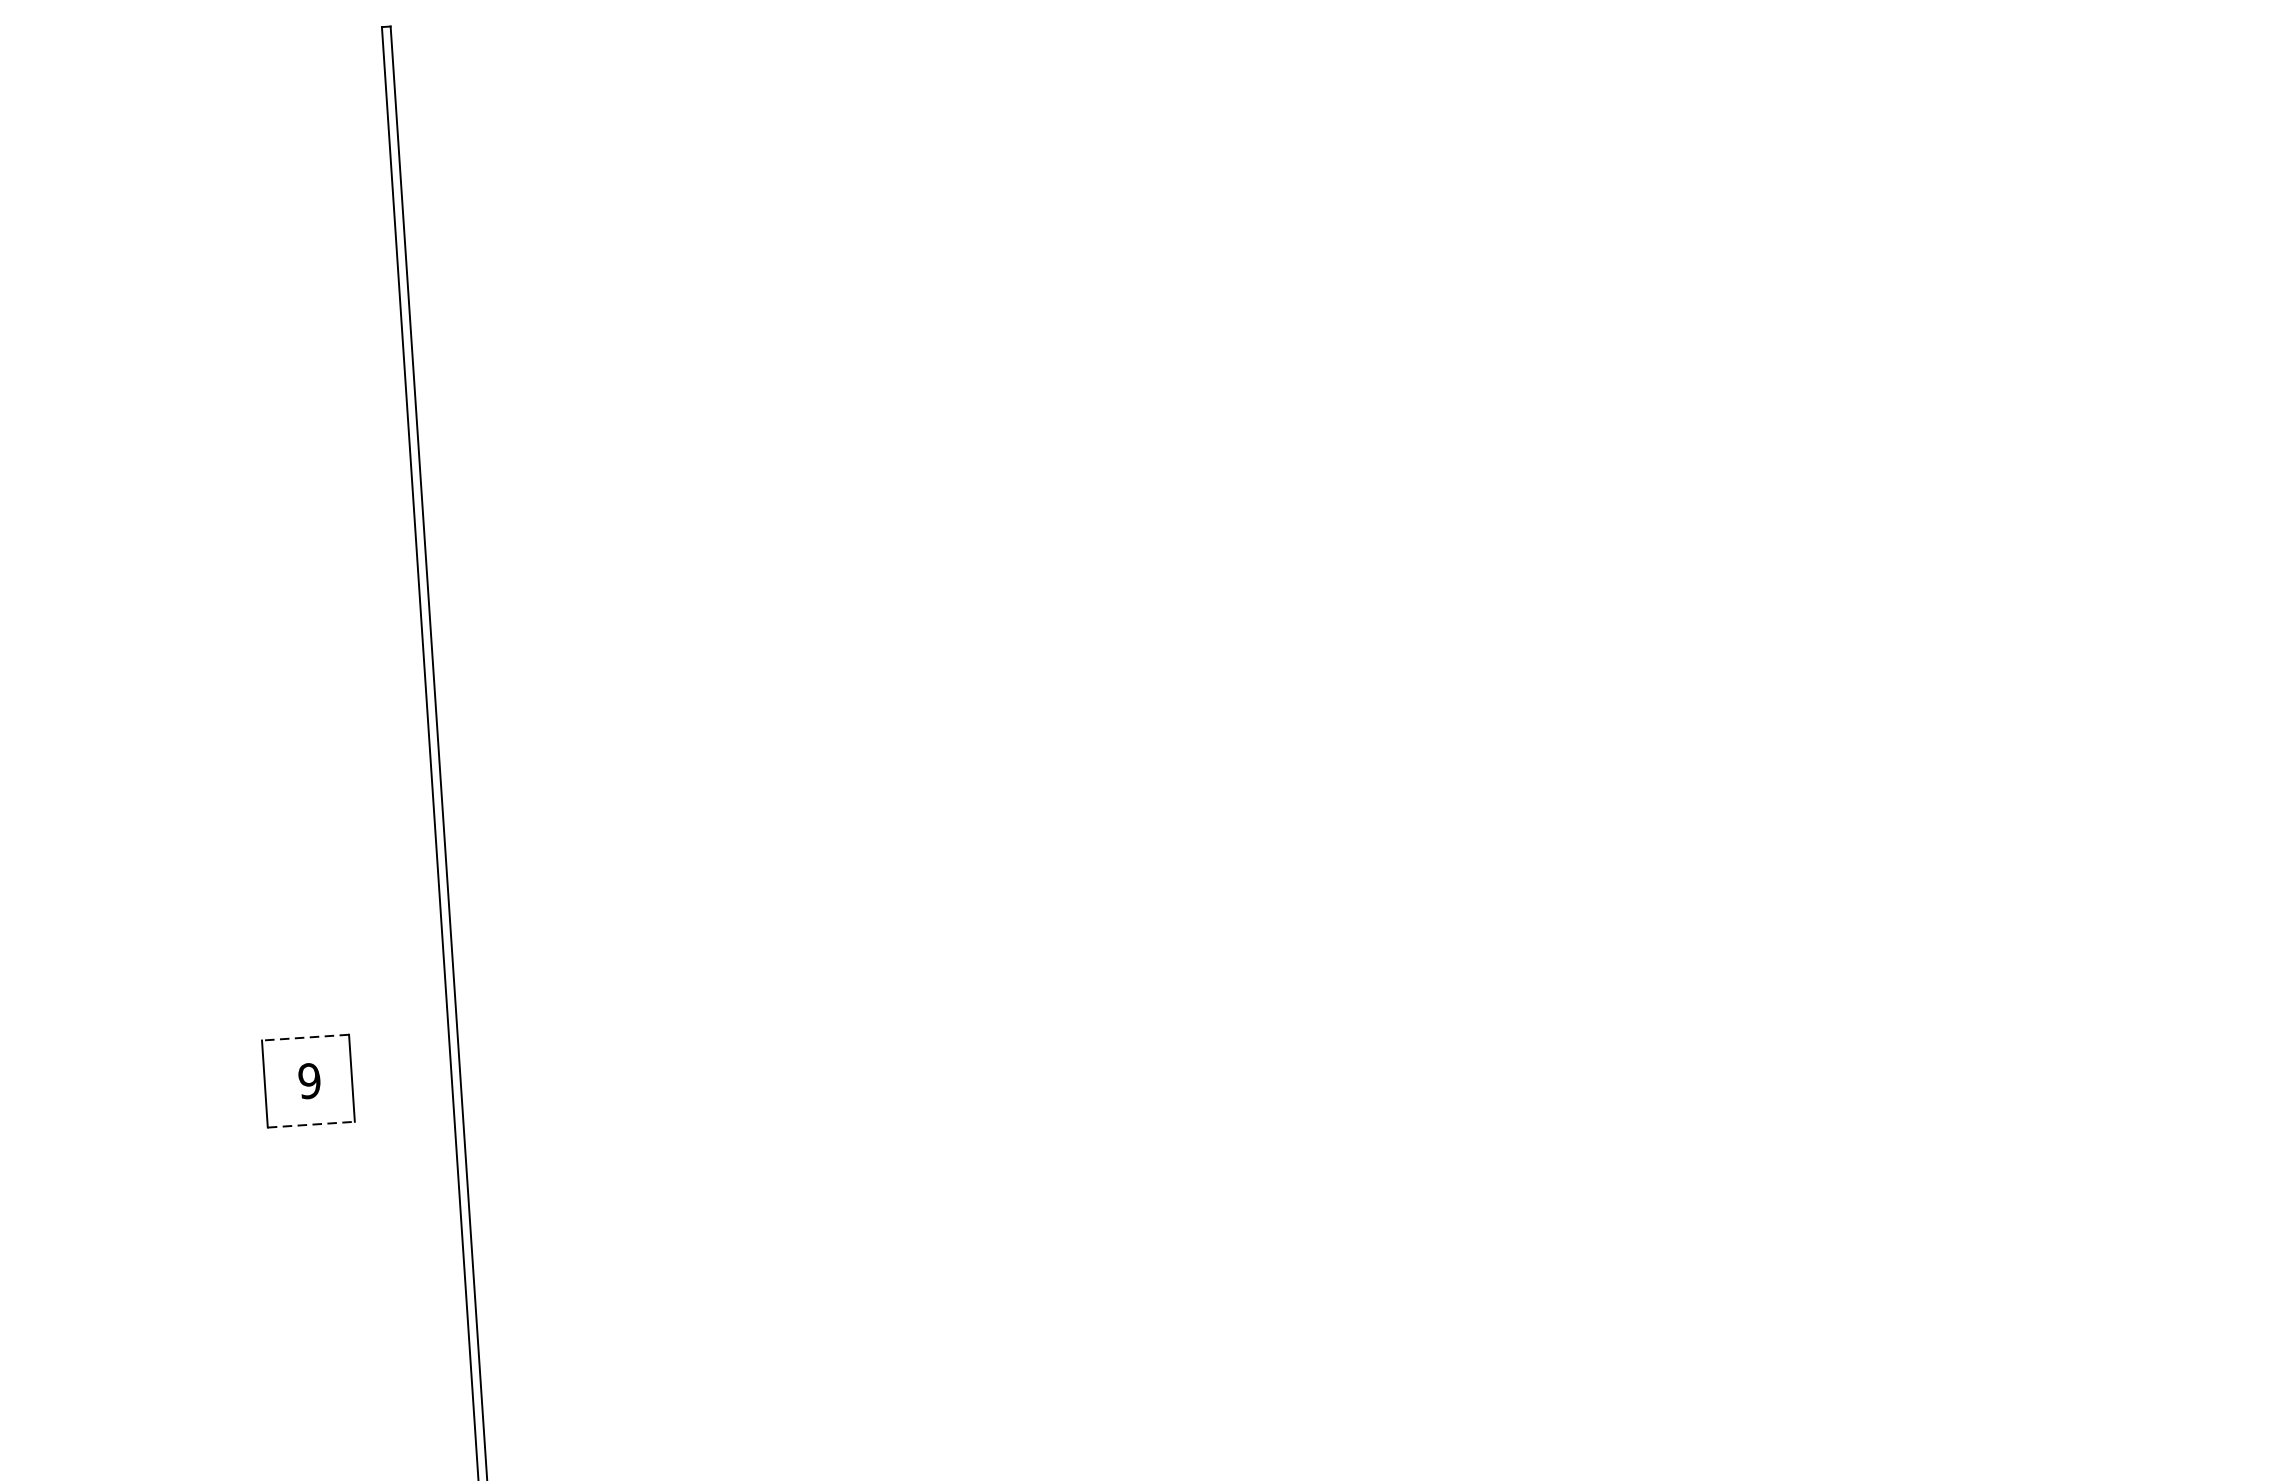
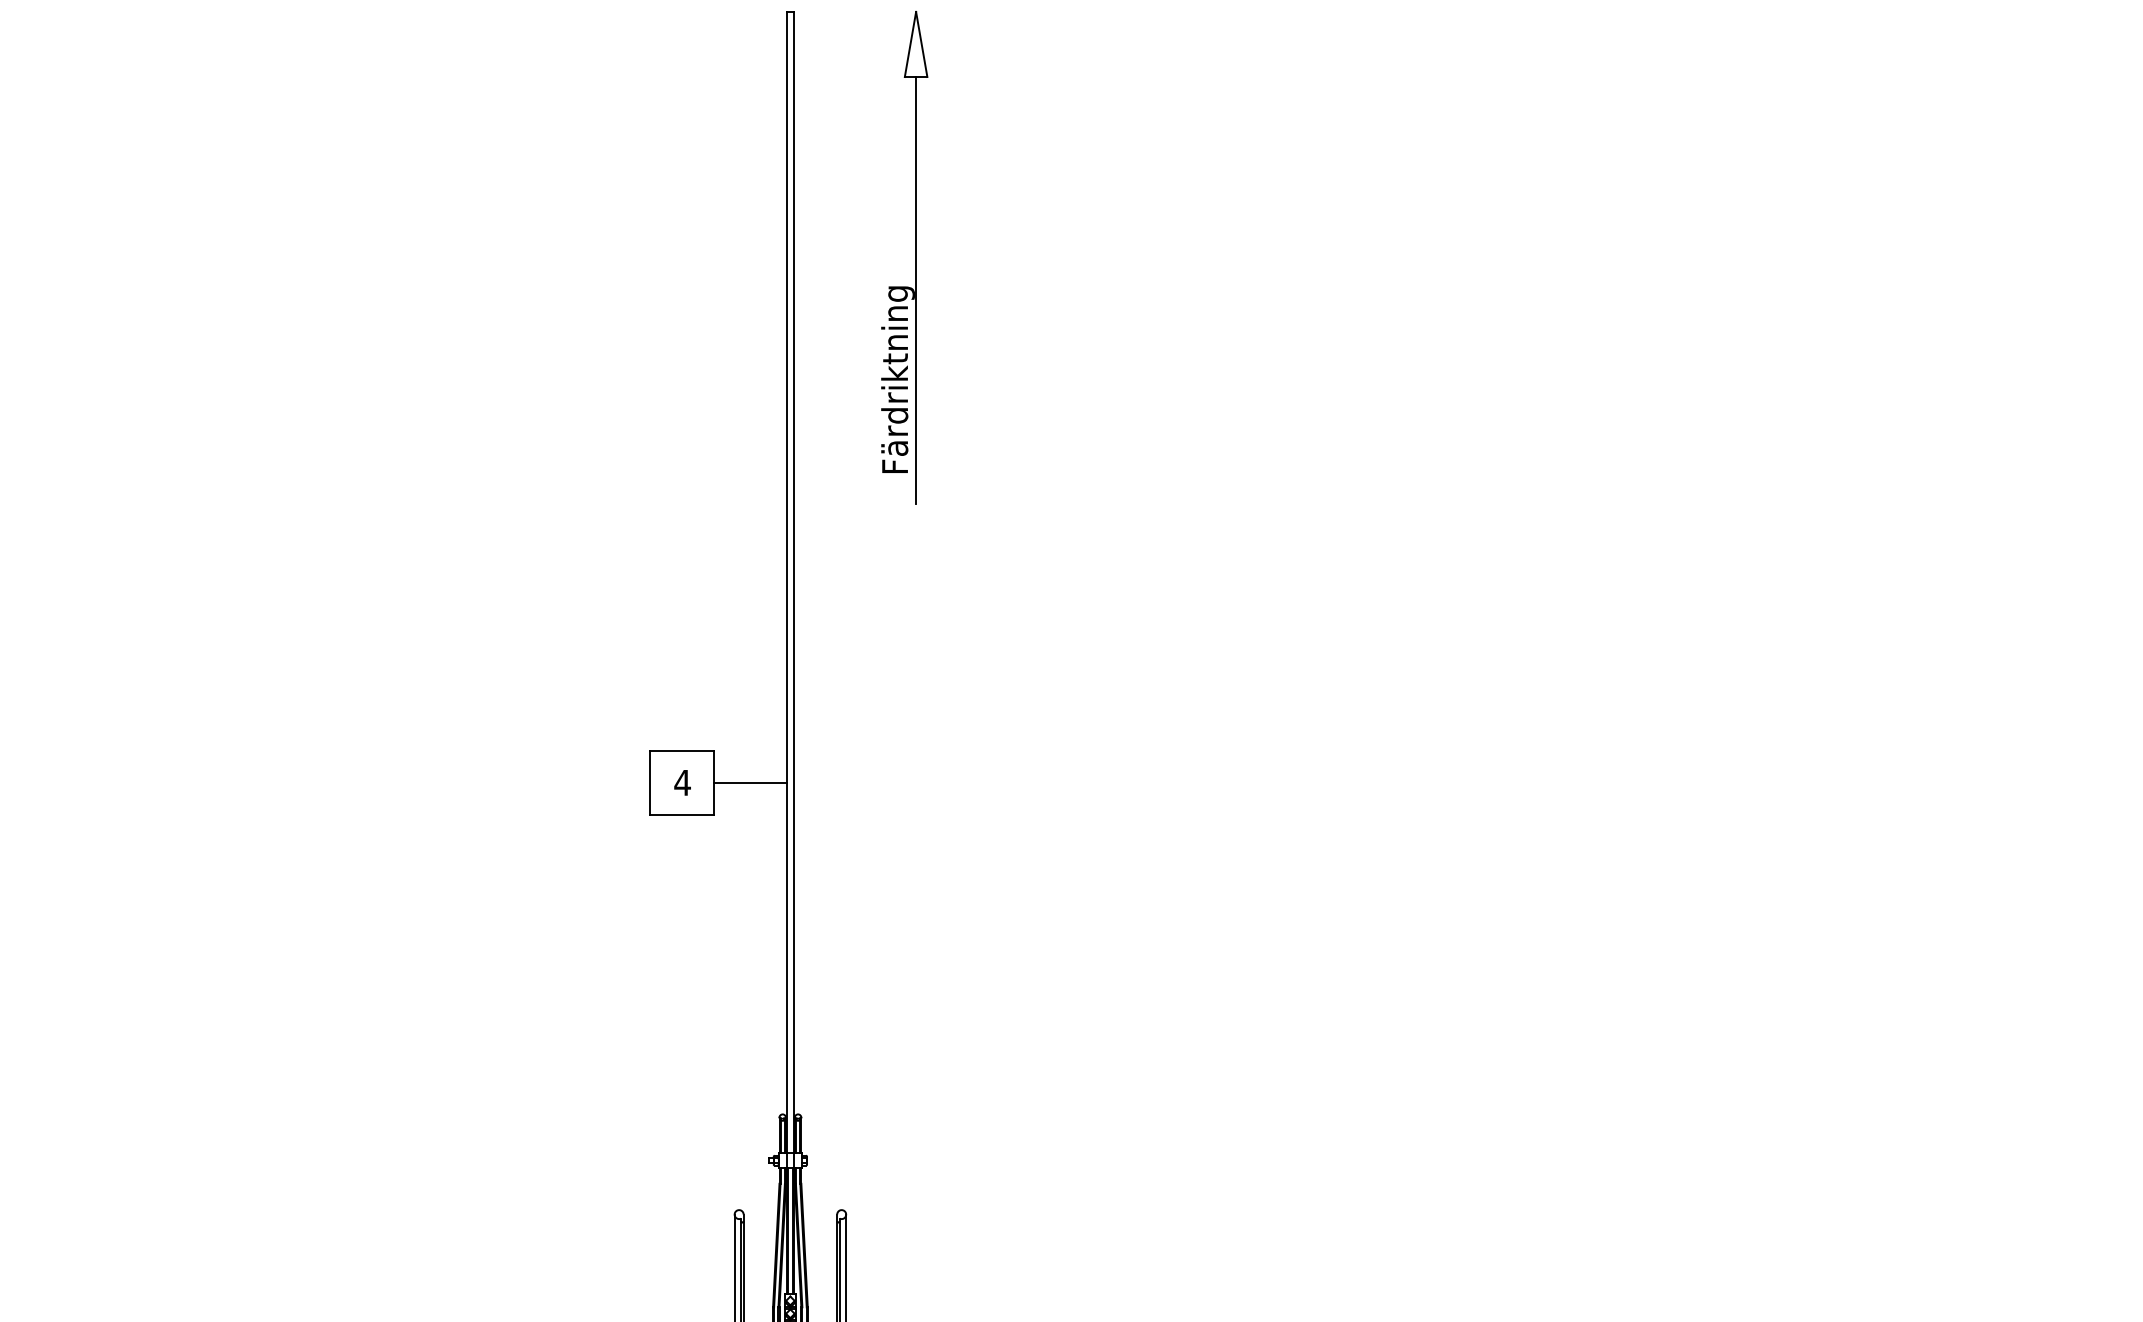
part: (577, 348) -> (915, 257), added
line: (305, 1037) -> (681, 750), dashed -> solid
line: (401, 1074) -> (750, 782), added
text: (309, 1080) -> (682, 782), 9 -> 4
line: (312, 1125) -> (682, 815), dashed -> solid

